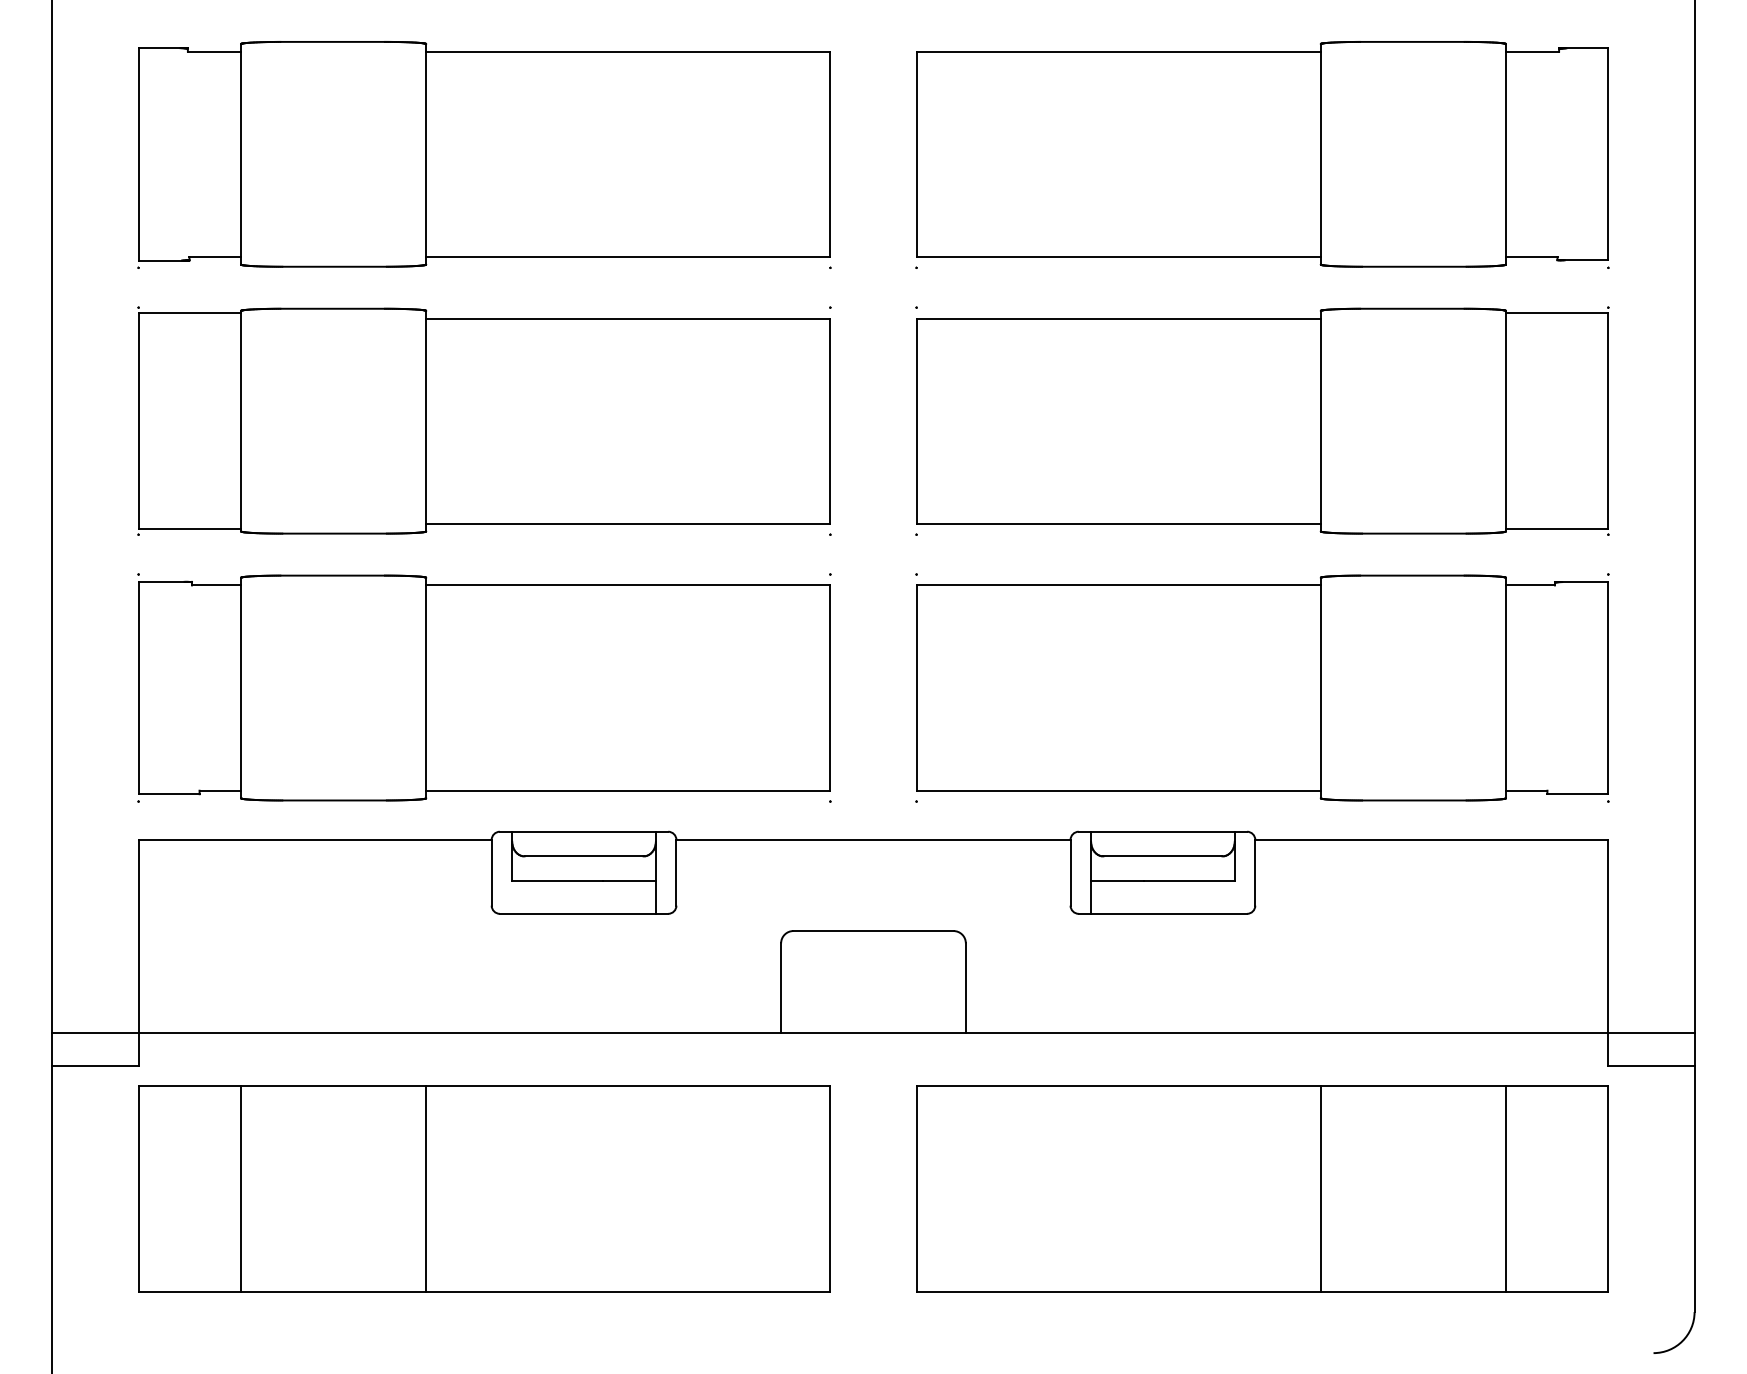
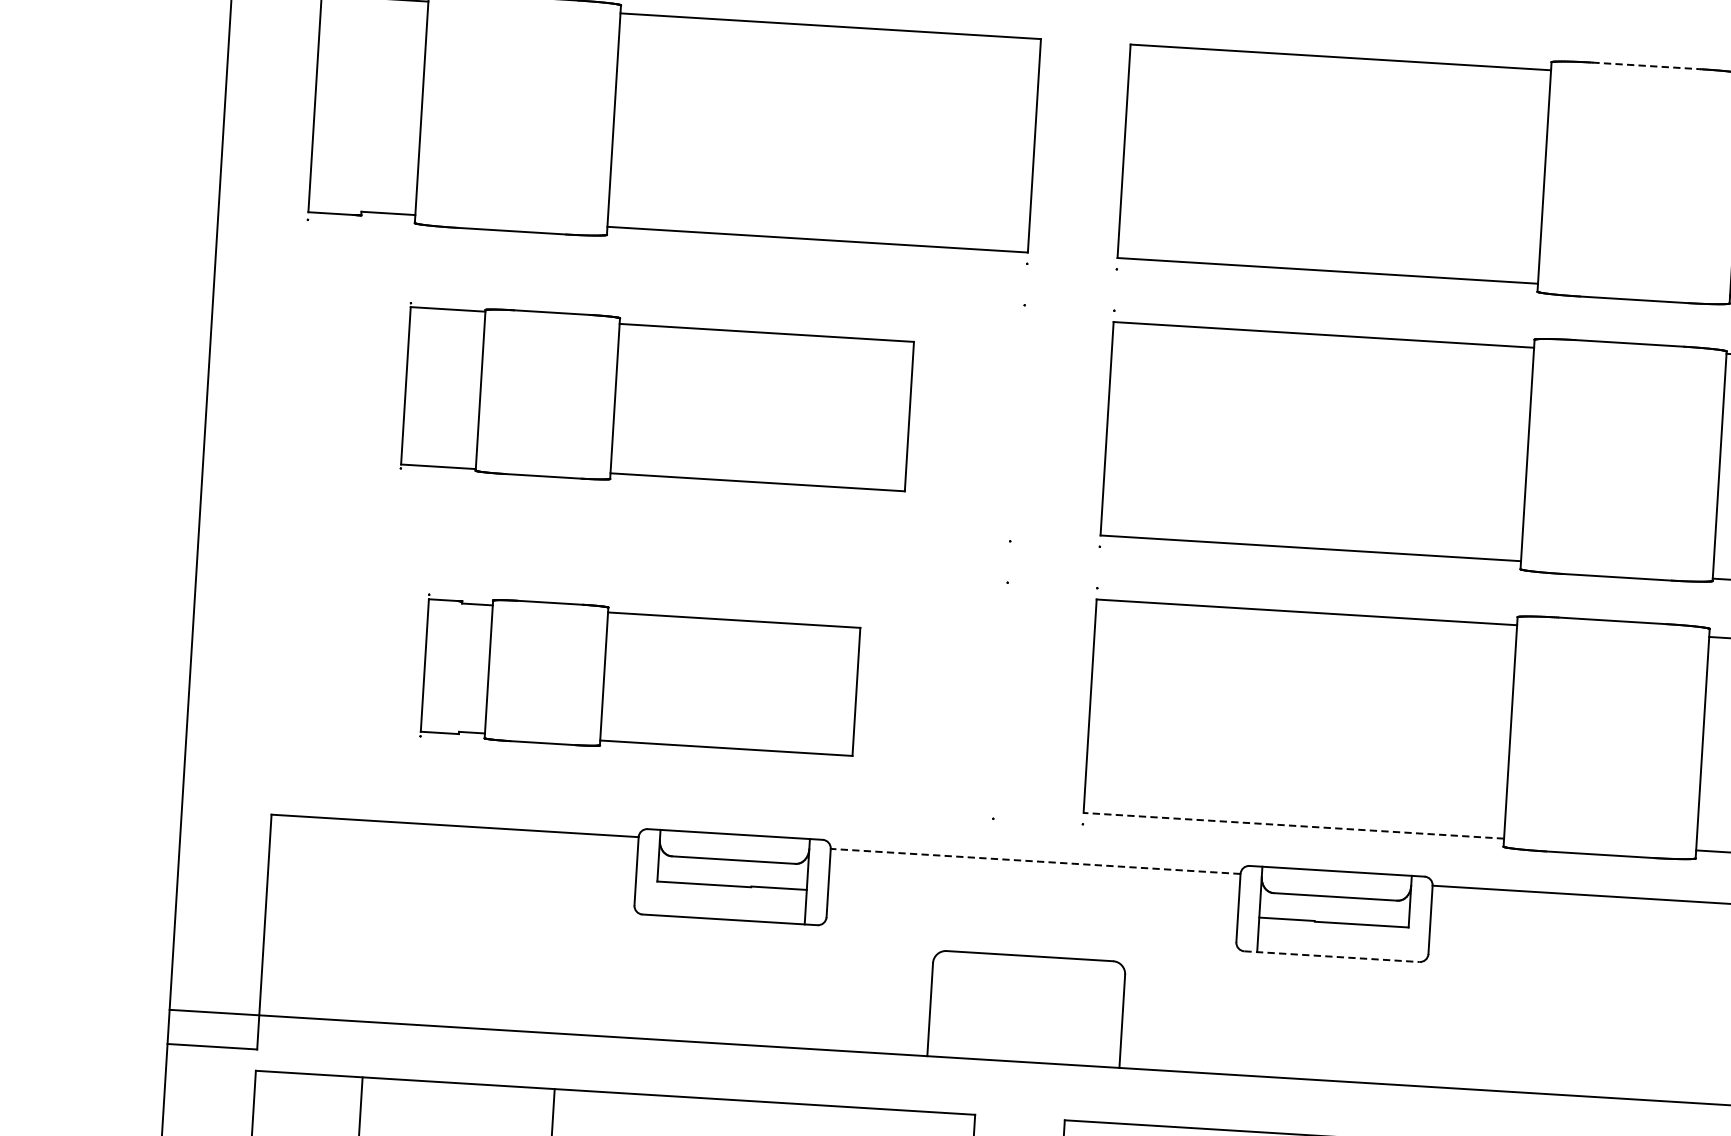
line: (1412, 41) -> (1646, 65), solid -> dashed
part: (483, 420) -> (656, 400), size x0.7
part: (483, 687) -> (639, 678), size x0.6
line: (1118, 790) -> (1293, 825), solid -> dashed
line: (873, 839) -> (1035, 860), solid -> dashed
line: (1163, 913) -> (1332, 956), solid -> dashed

